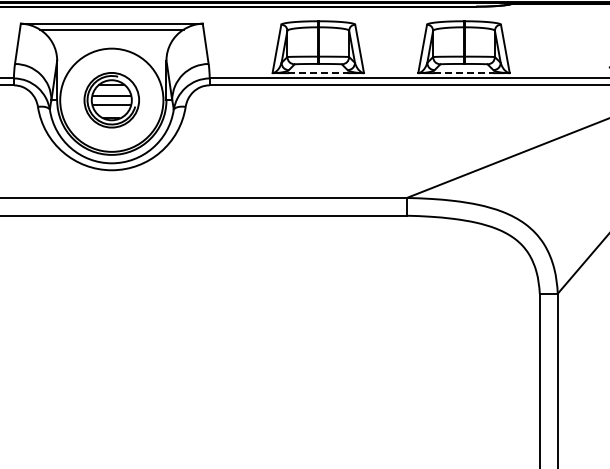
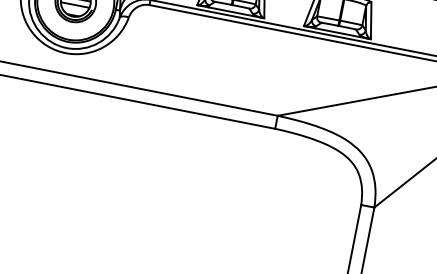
line: (318, 73) -> (230, 12), dashed -> solid
line: (464, 73) -> (337, 32), dashed -> solid

